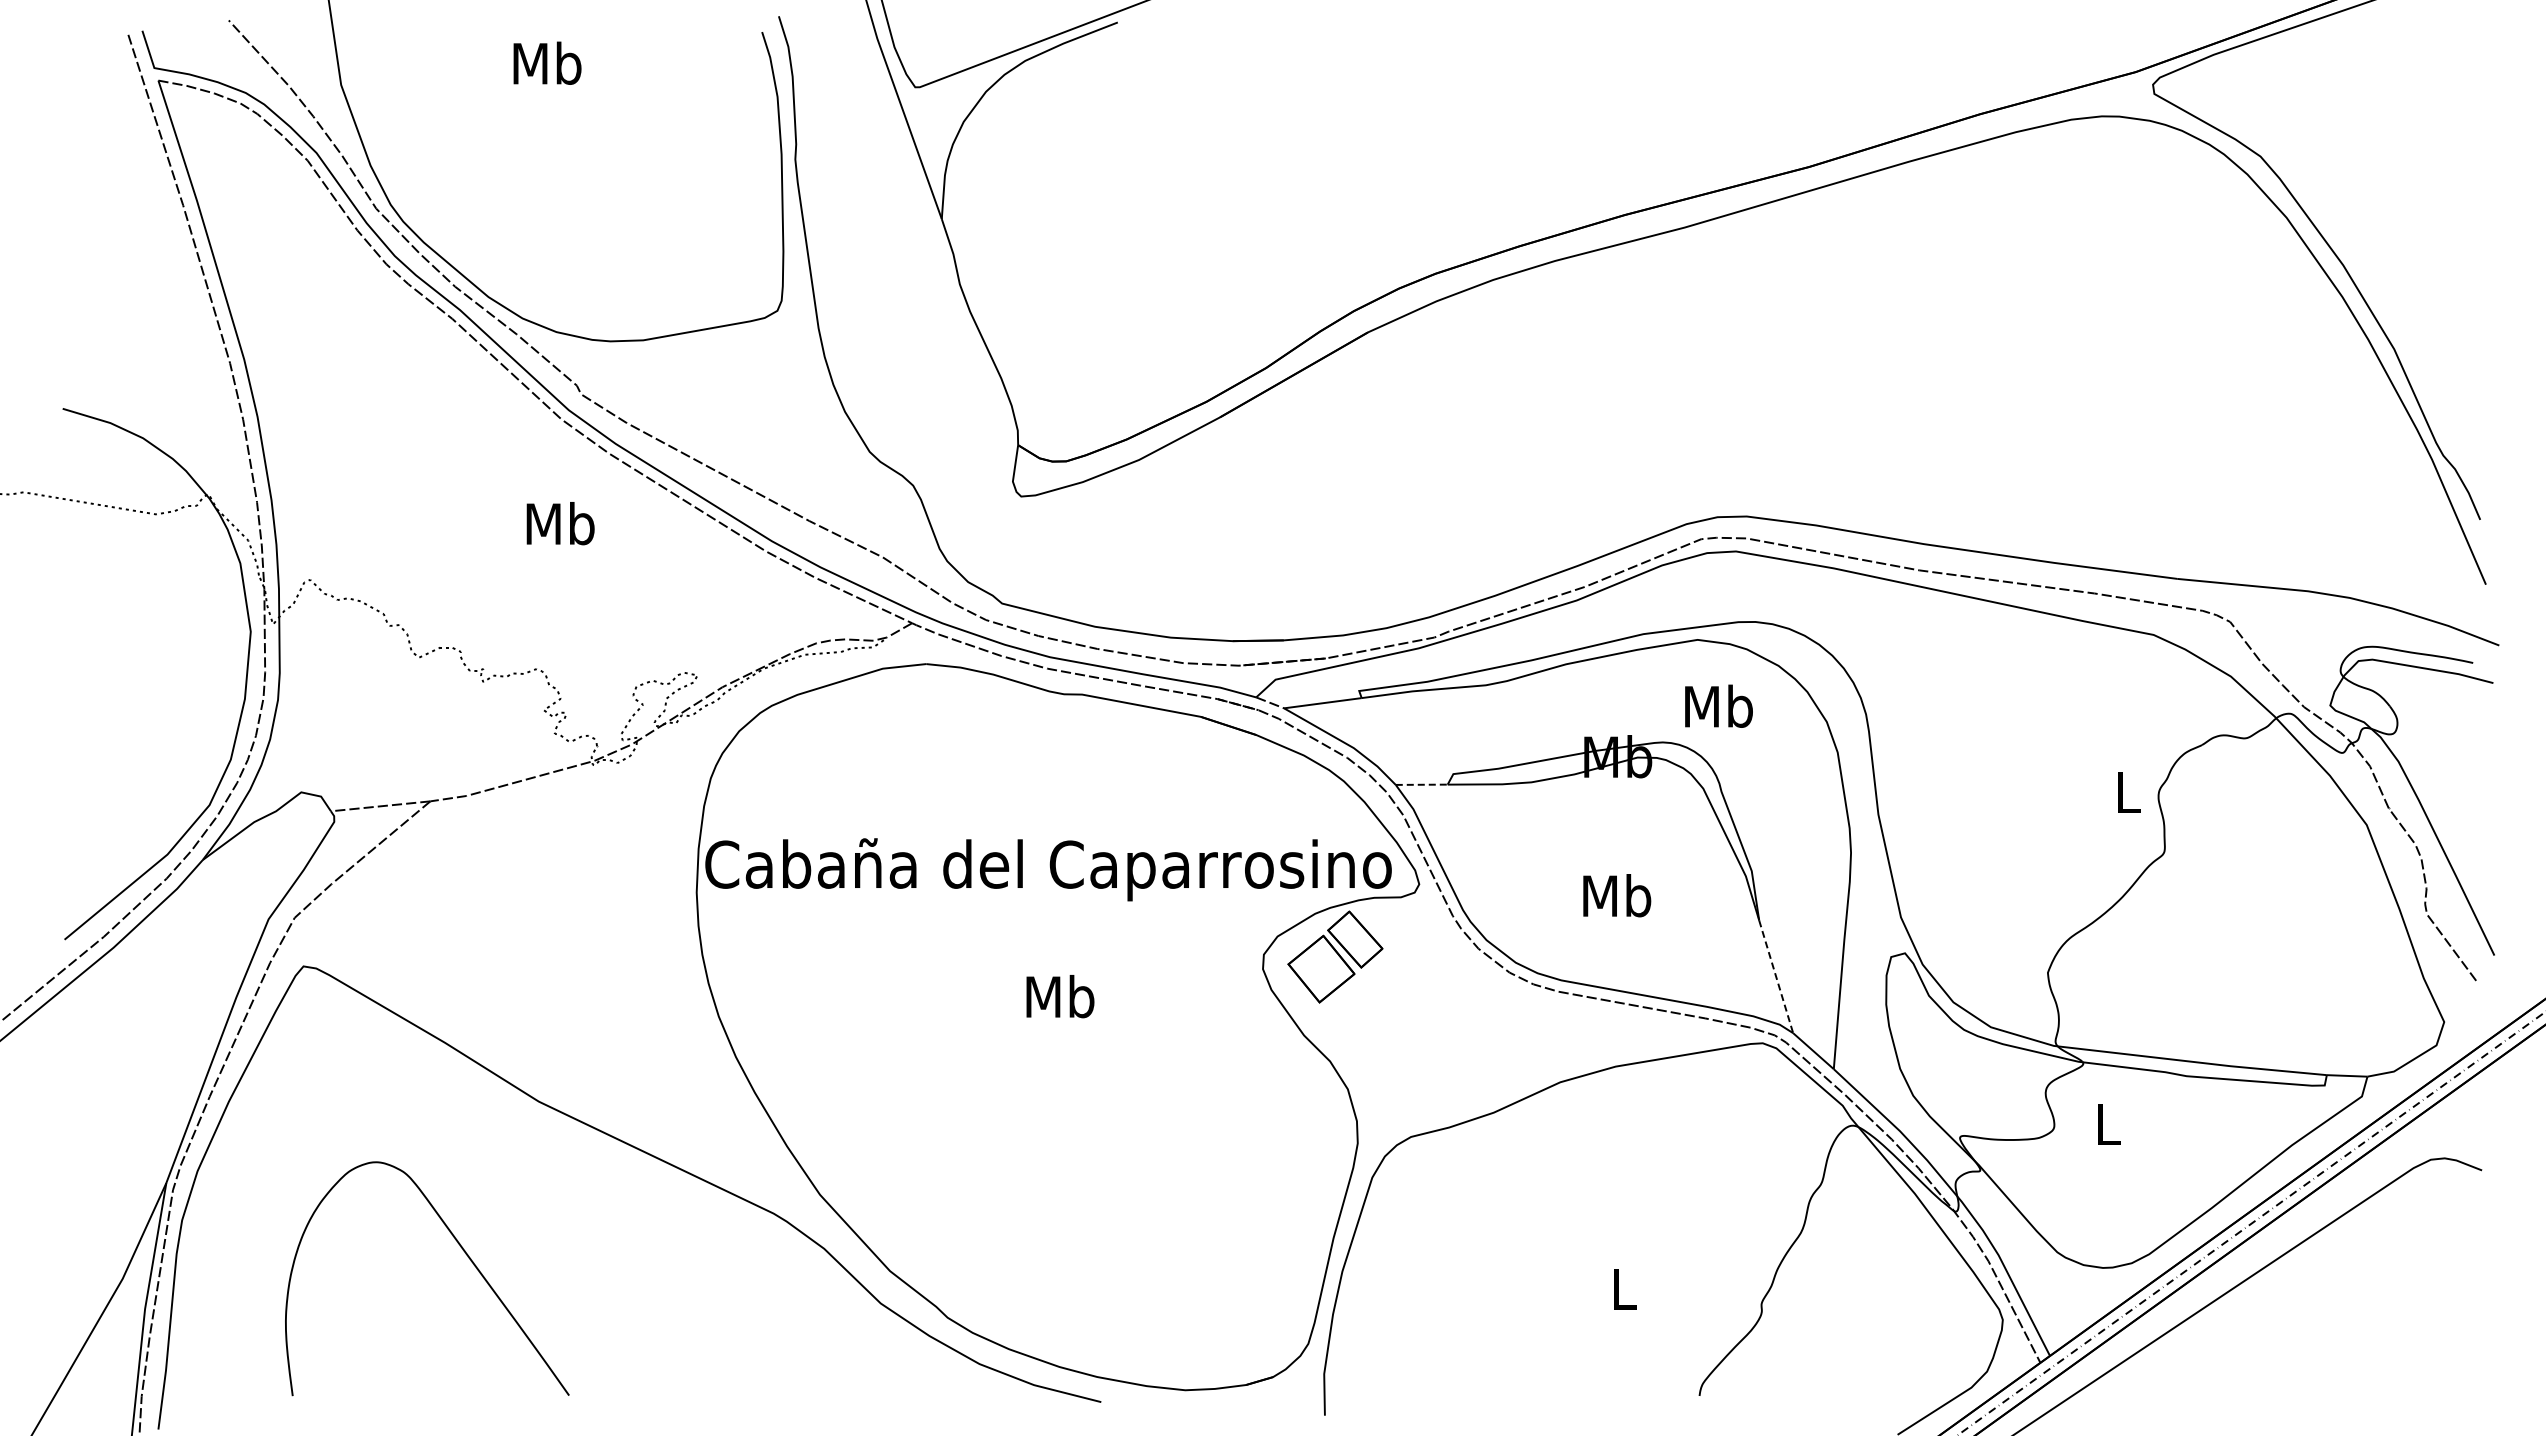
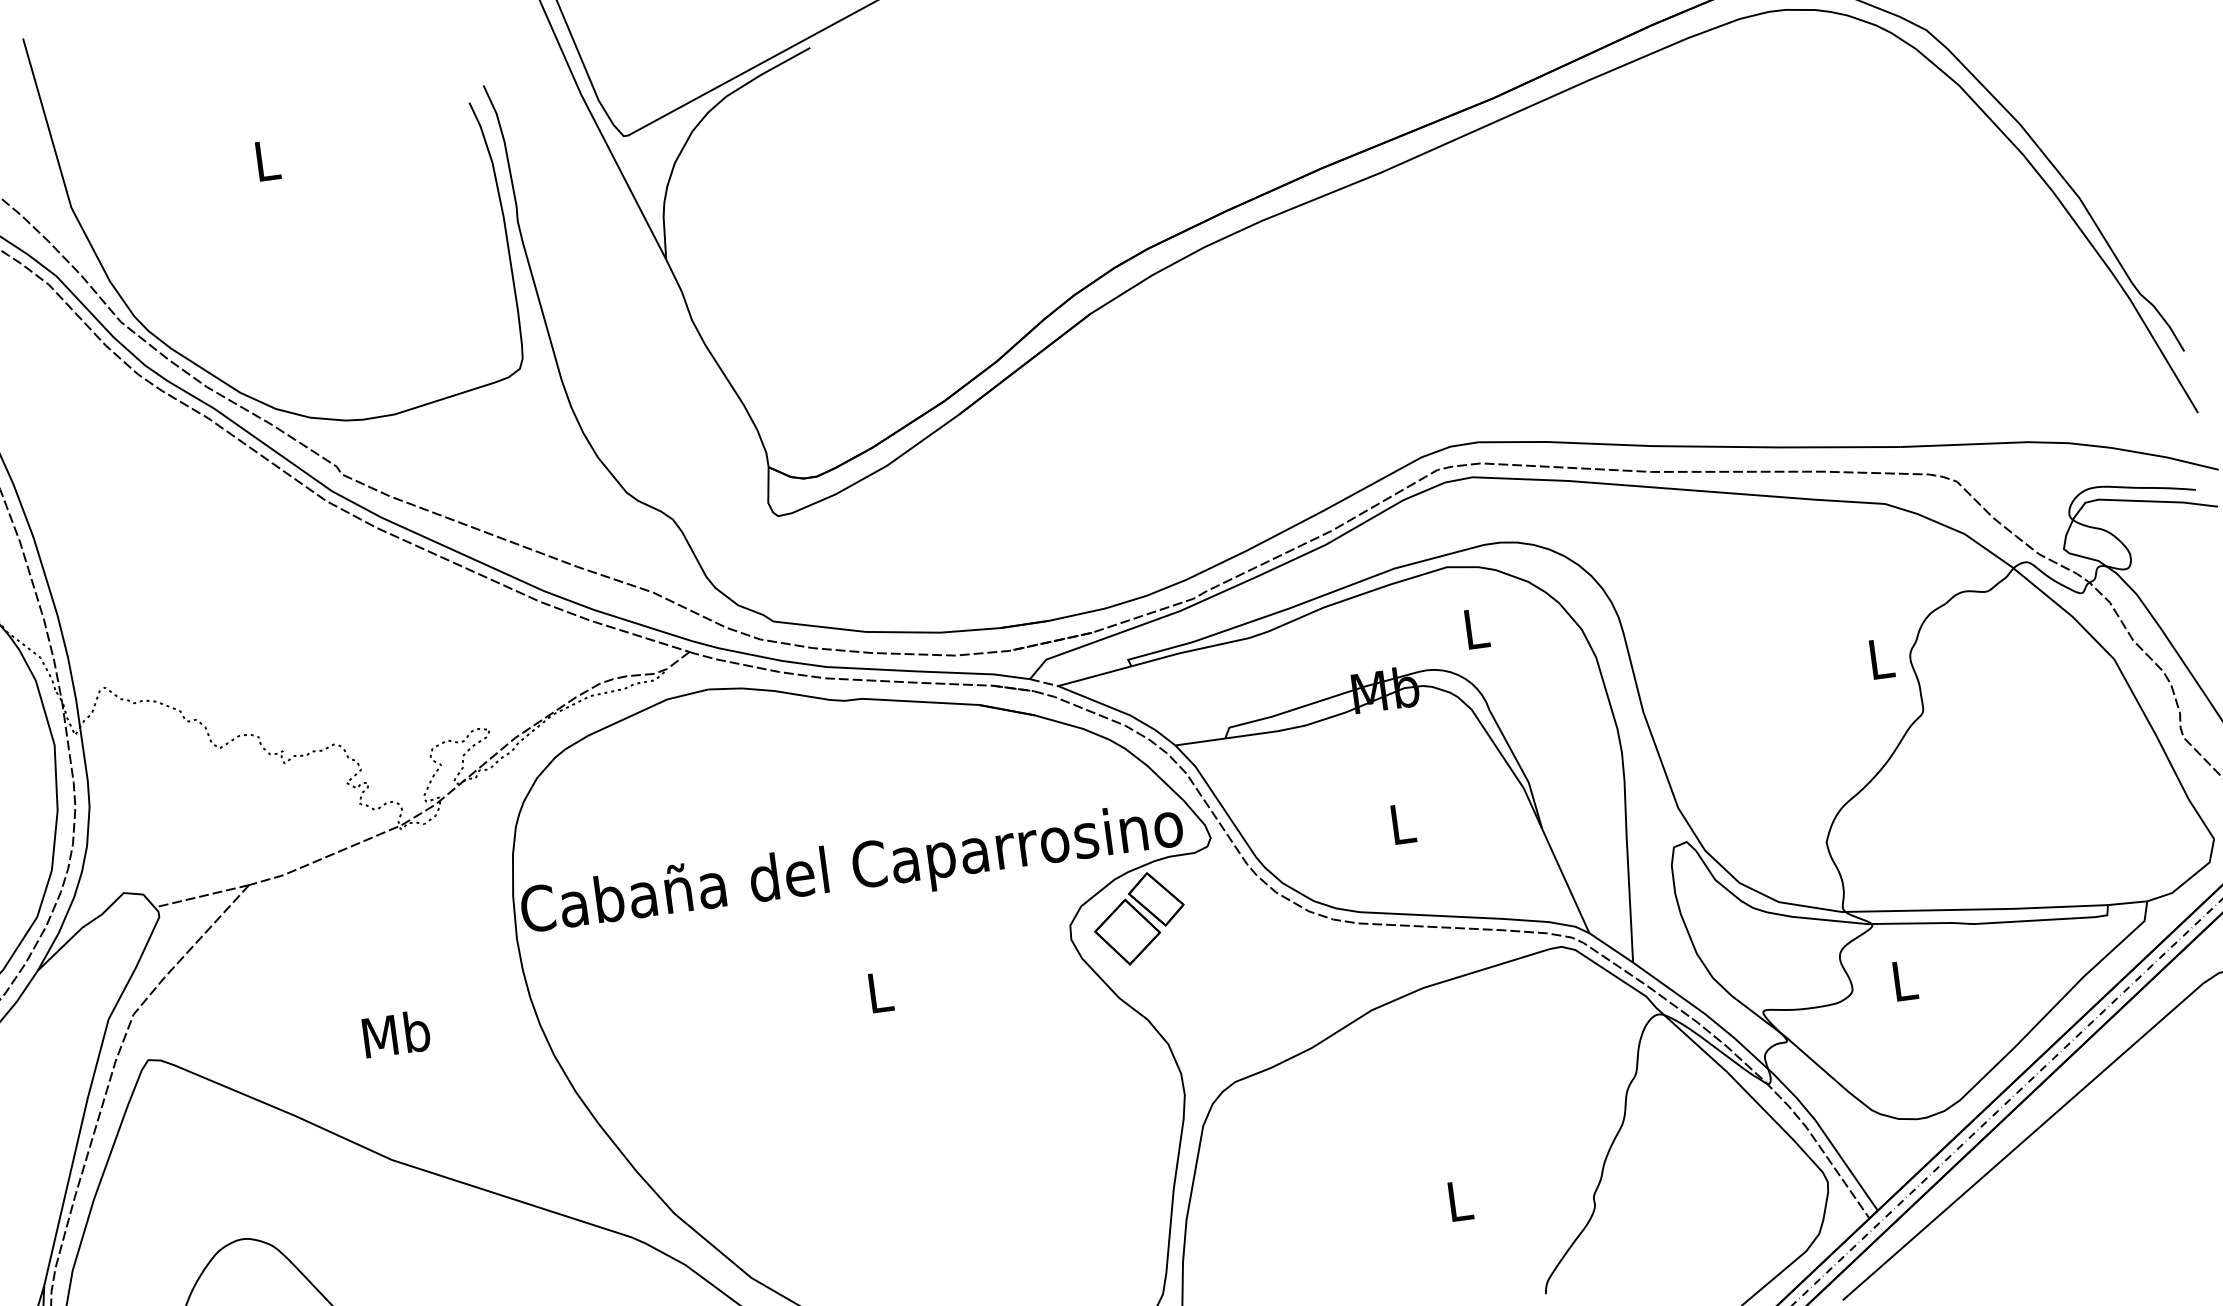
text: (547, 62) -> (266, 159), Mb -> L
text: (560, 523) -> (396, 1033), moved
text: (1718, 705) -> (1475, 627), Mb -> L
line: (1421, 784) -> (1200, 741), dashed -> solid
text: (1617, 895) -> (1402, 823), Mb -> L
line: (1776, 976) -> (1566, 880), dashed -> solid
text: (1060, 996) -> (880, 991), Mb -> L

